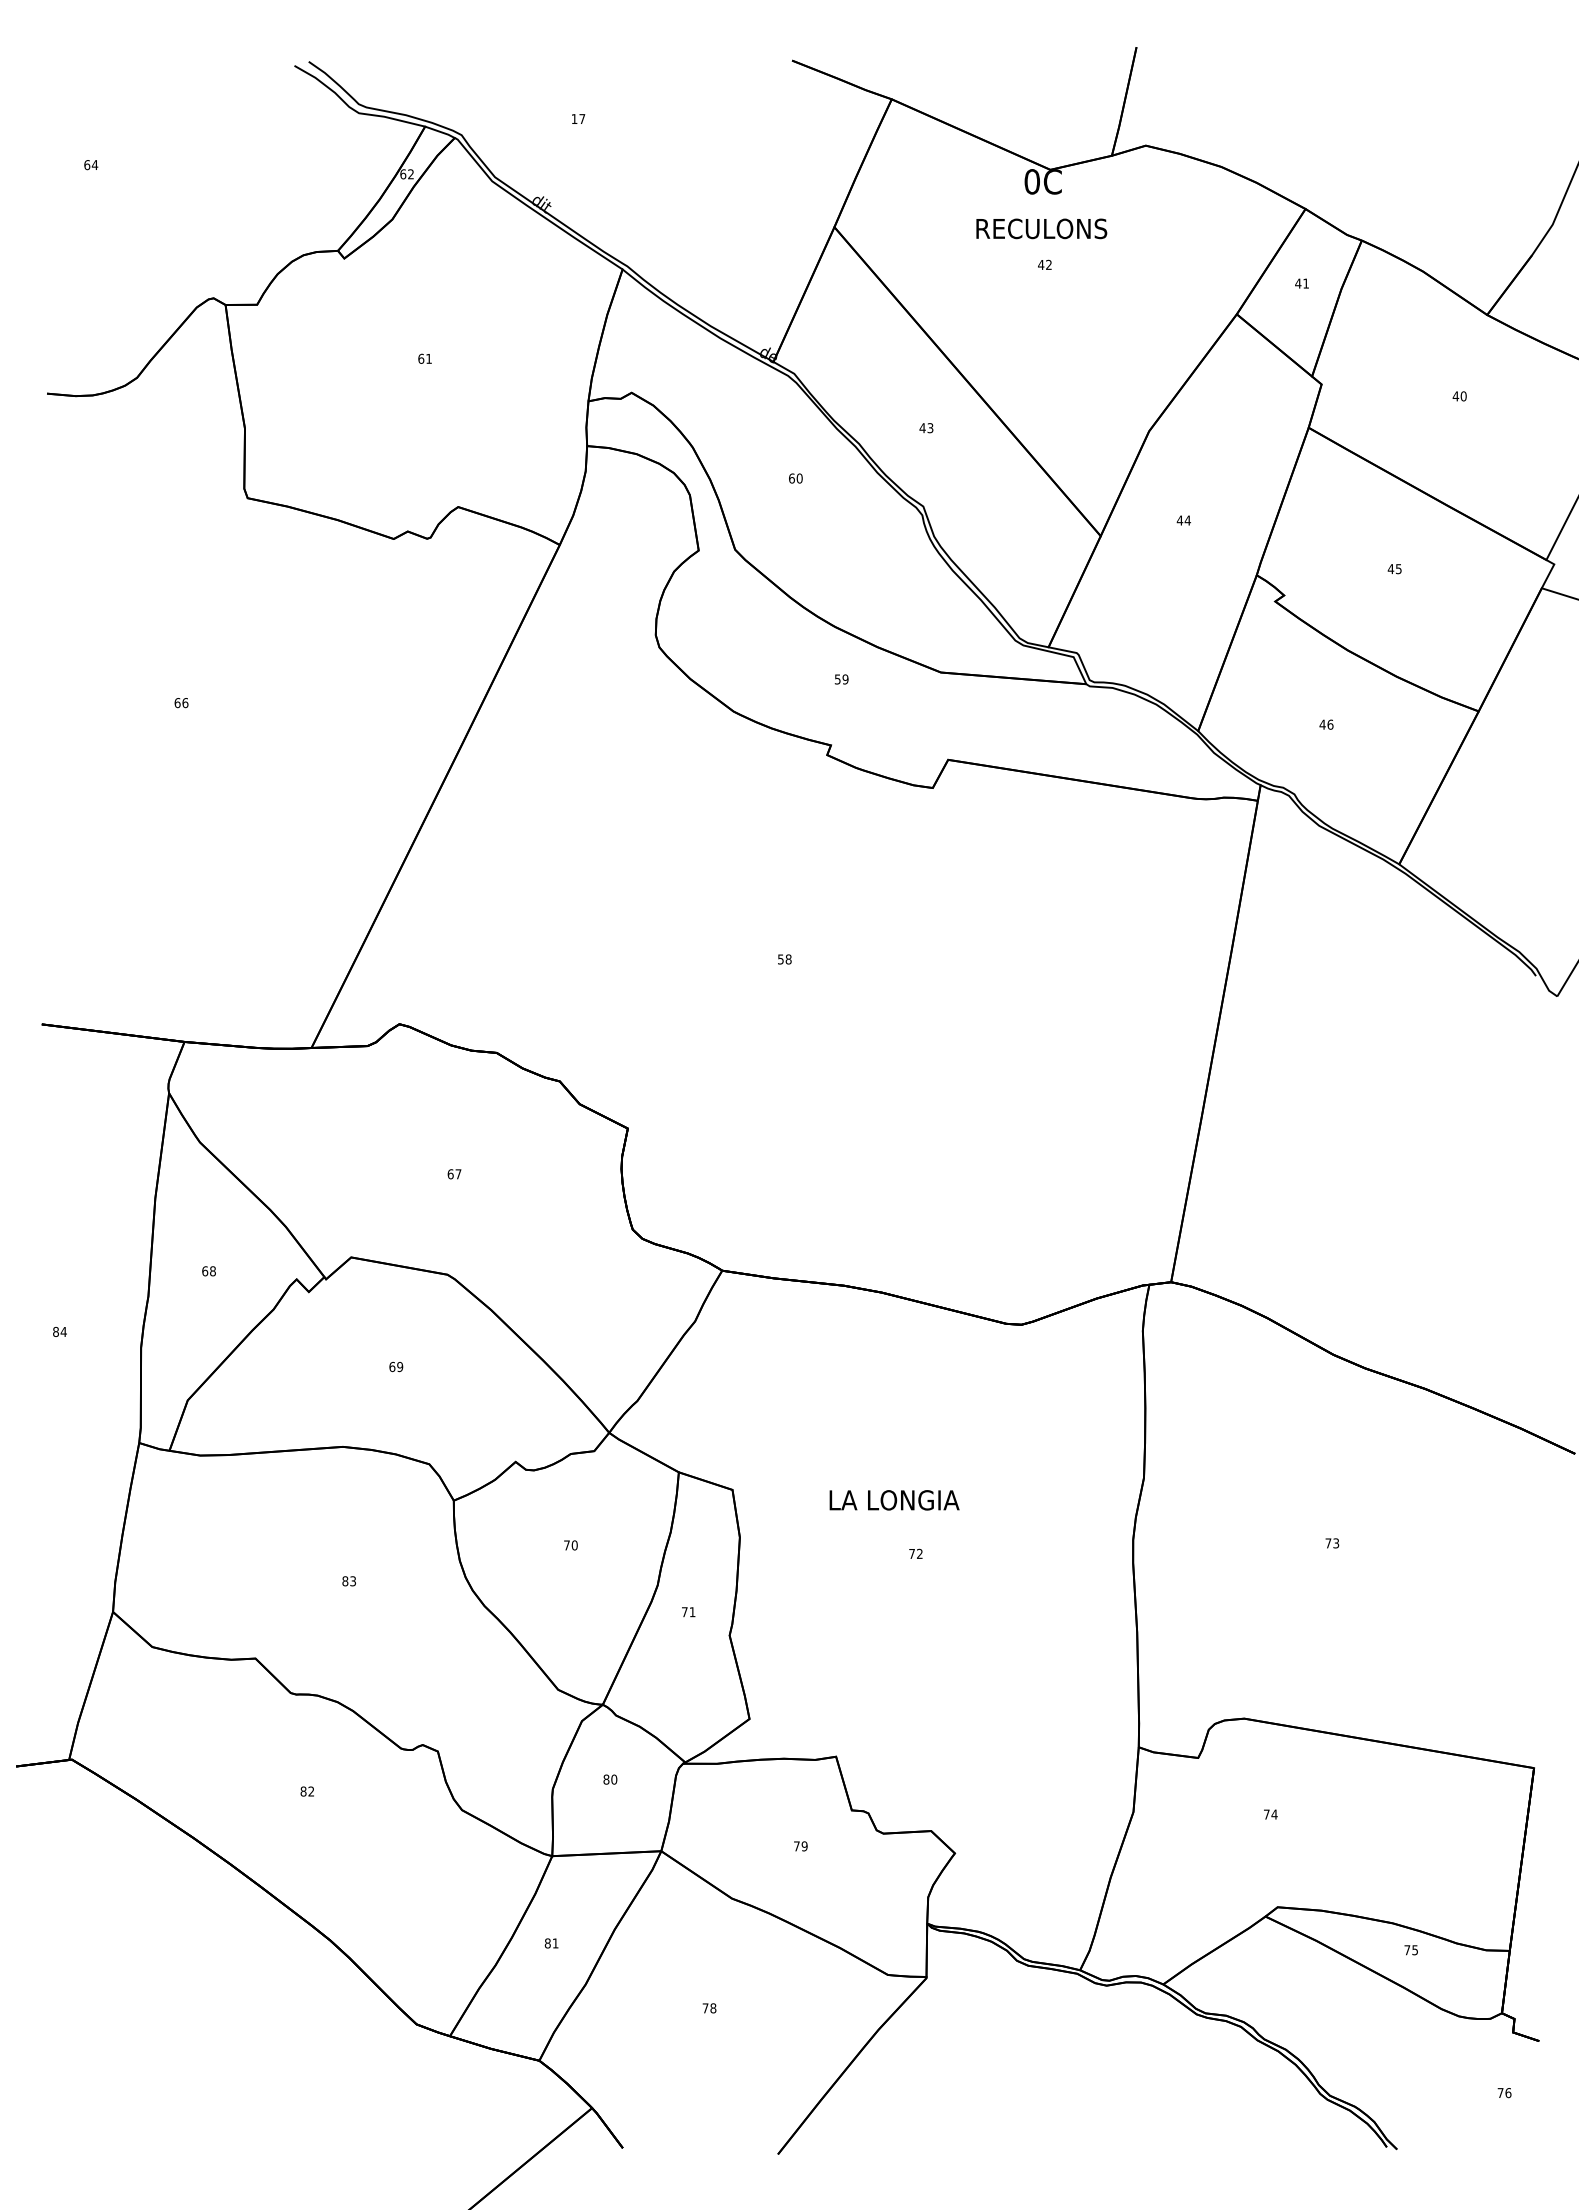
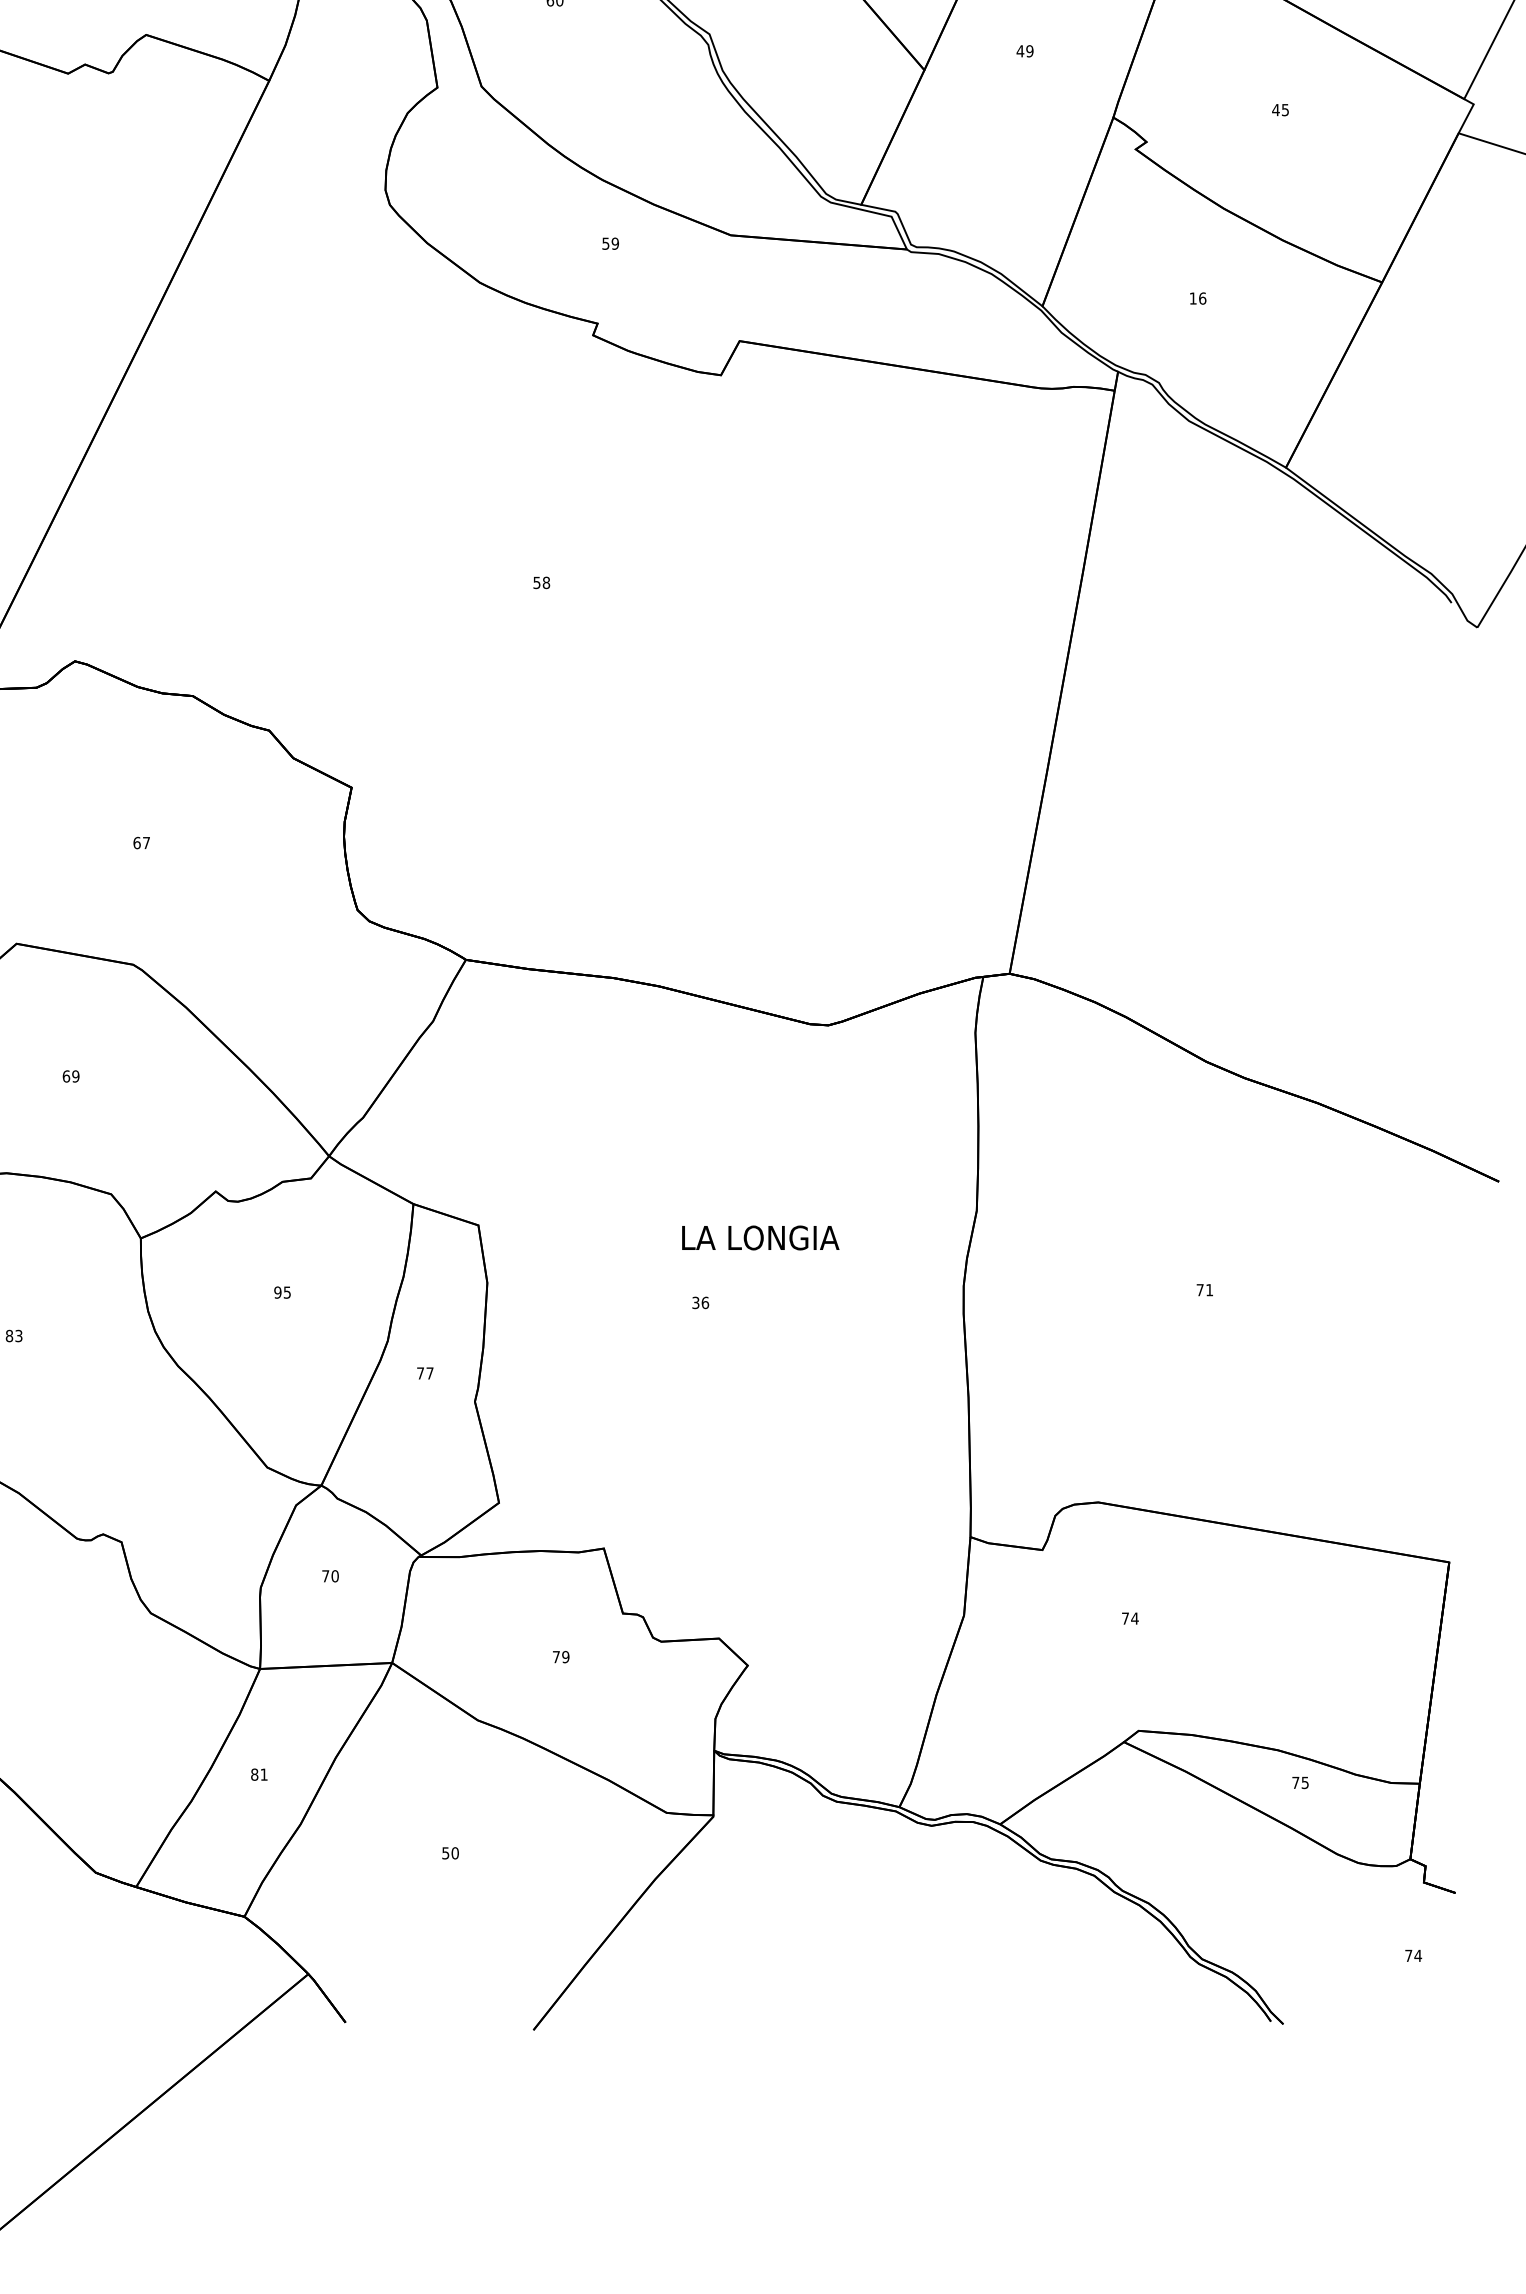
text: (1187, 520) -> (1029, 51), 44 -> 49
text: (1322, 724) -> (1193, 298), 46 -> 16
text: (894, 1500) -> (760, 1238), moved
text: (1336, 1543) -> (1209, 1290), 73 -> 71
text: (570, 1545) -> (282, 1292), 70 -> 95
text: (915, 1553) -> (700, 1302), 72 -> 36
text: (692, 1612) -> (429, 1373), 71 -> 77
text: (606, 1779) -> (325, 1576), 80 -> 70
text: (709, 2008) -> (450, 1853), 78 -> 50
text: (1508, 2093) -> (1418, 1956), 76 -> 74

